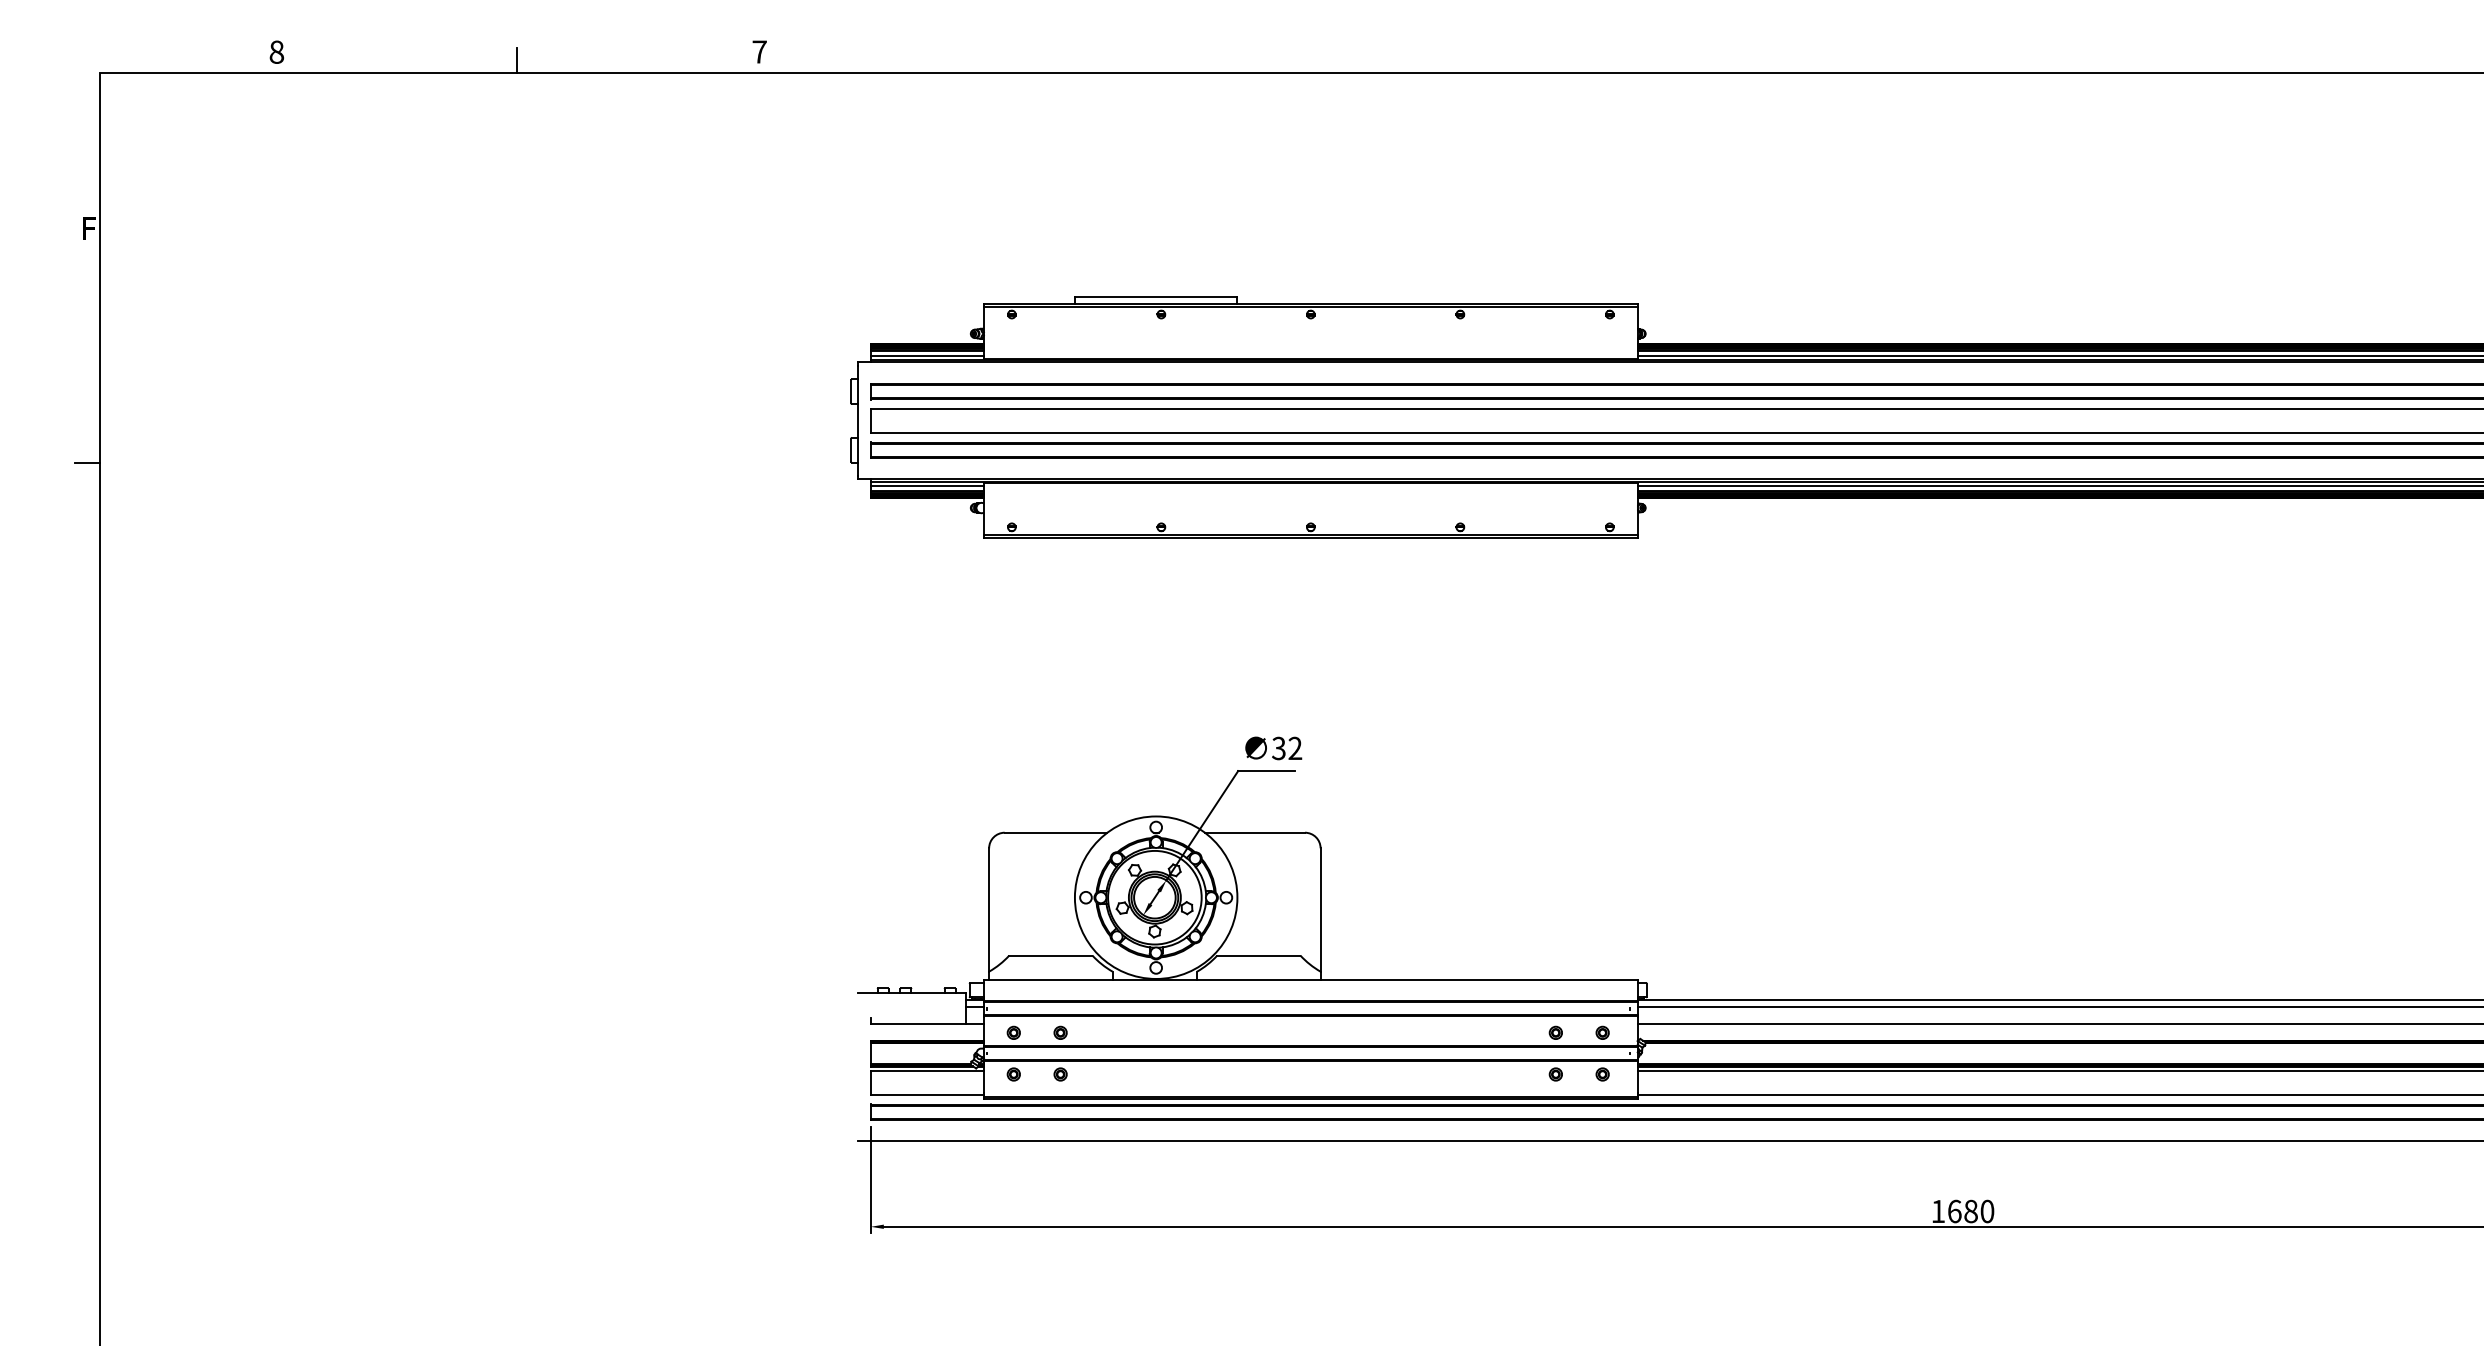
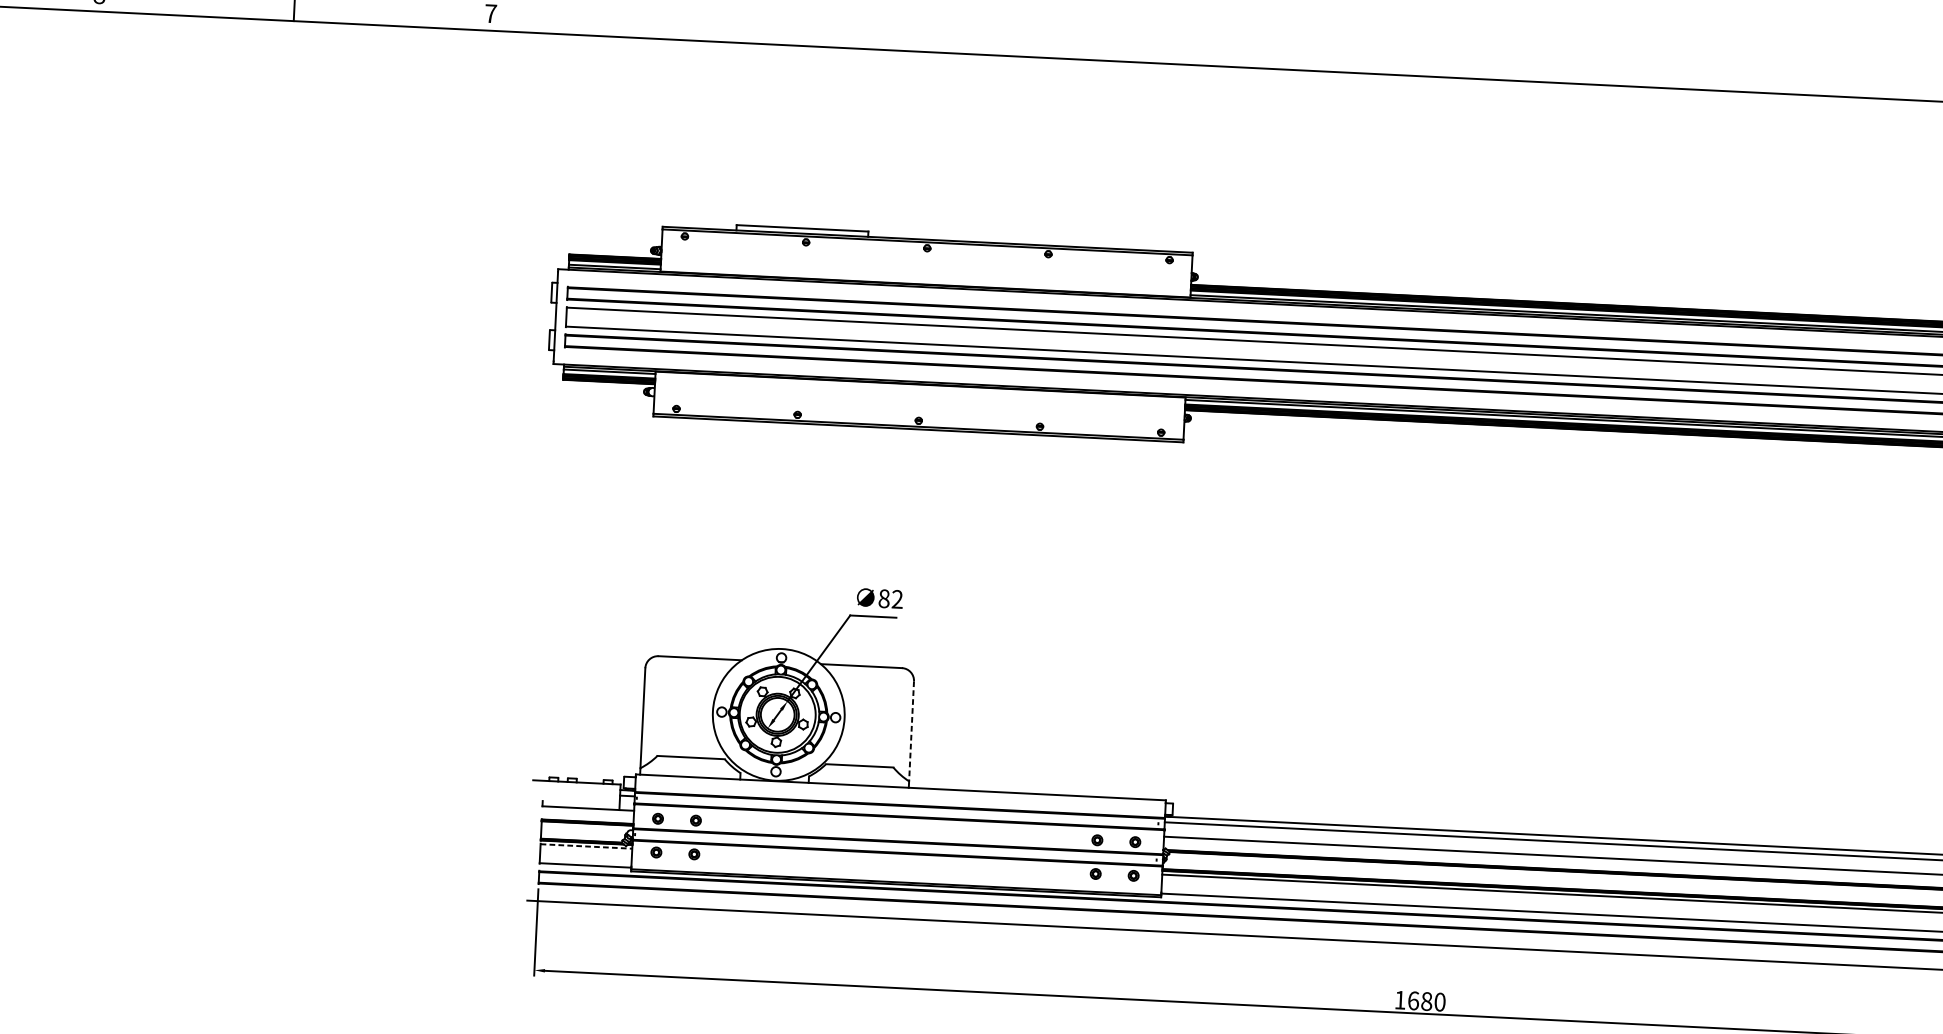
text: (1278, 748) -> (883, 598), 32 -> 82
line: (1320, 910) -> (911, 731), solid -> dashed
line: (927, 1071) -> (586, 846), solid -> dashed

